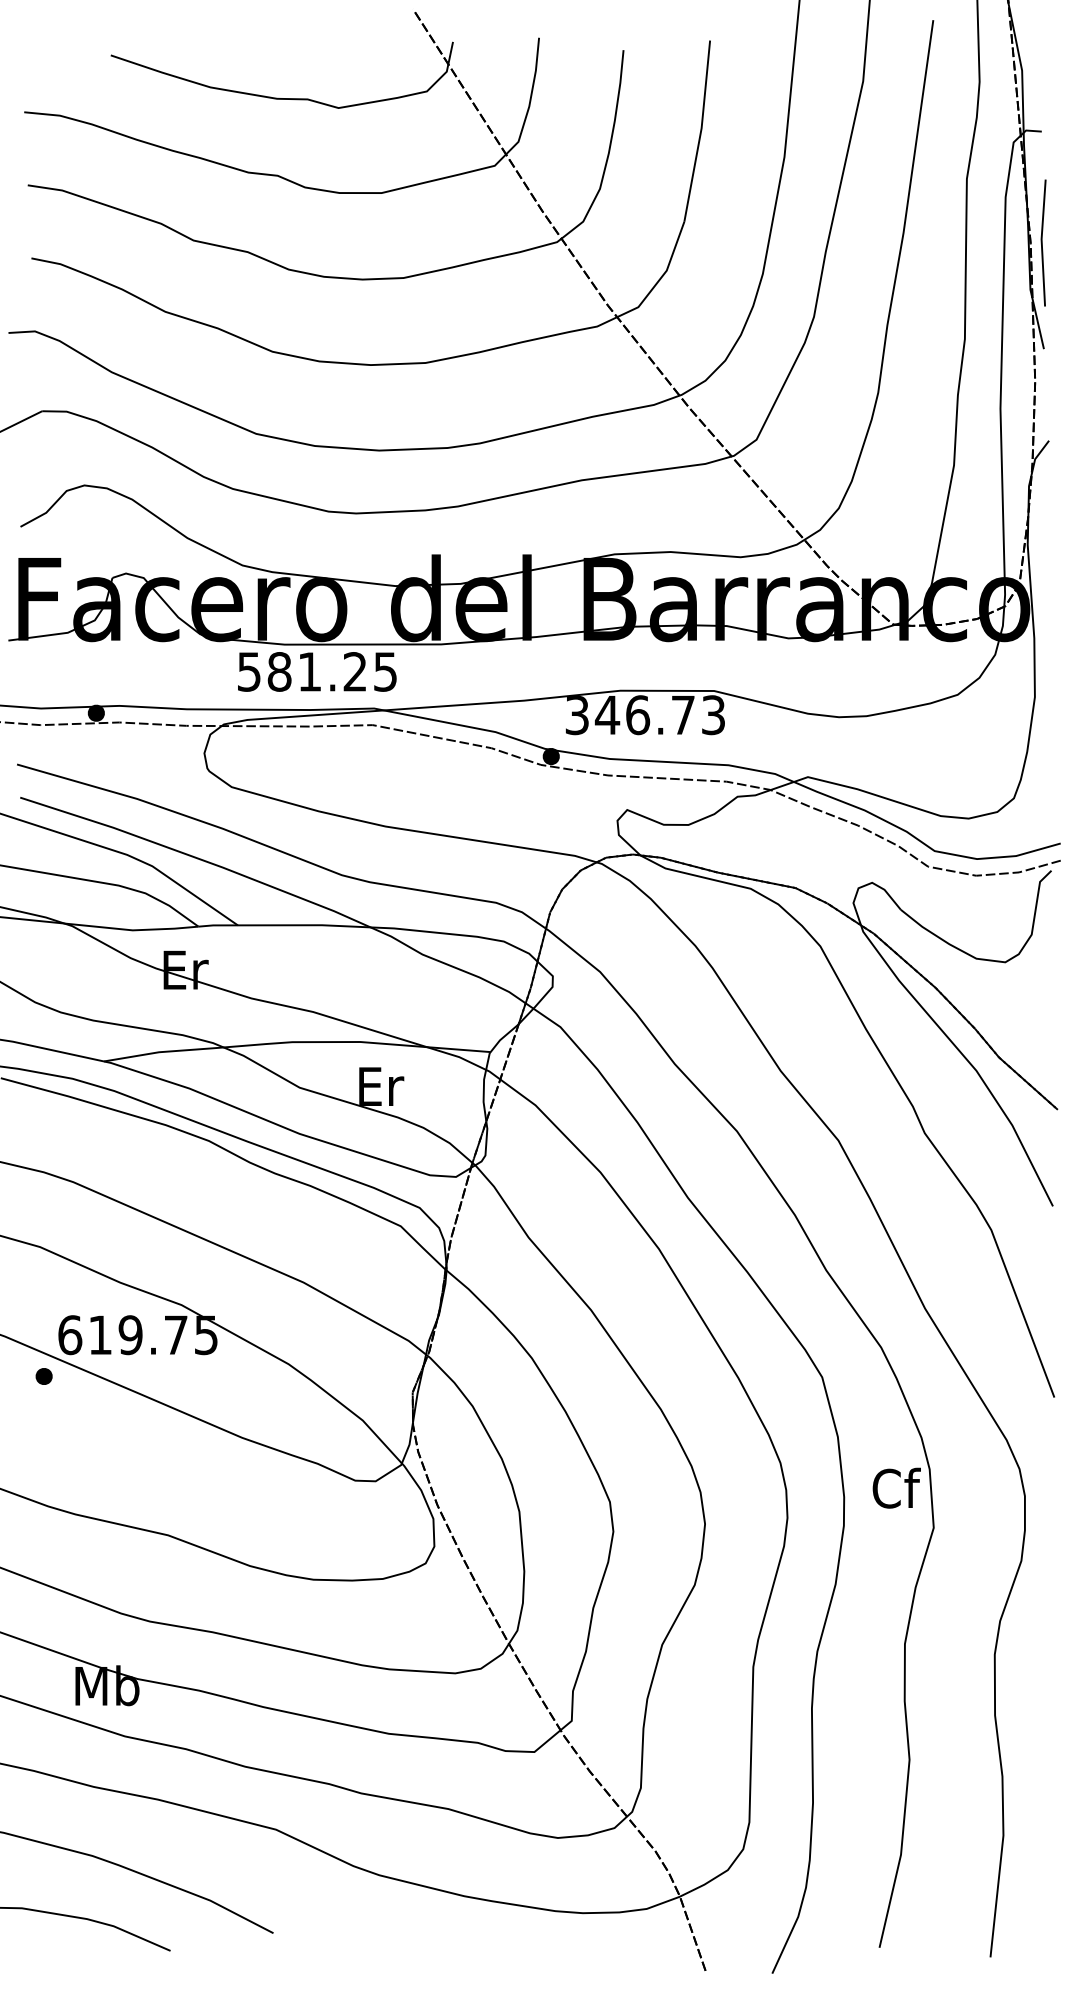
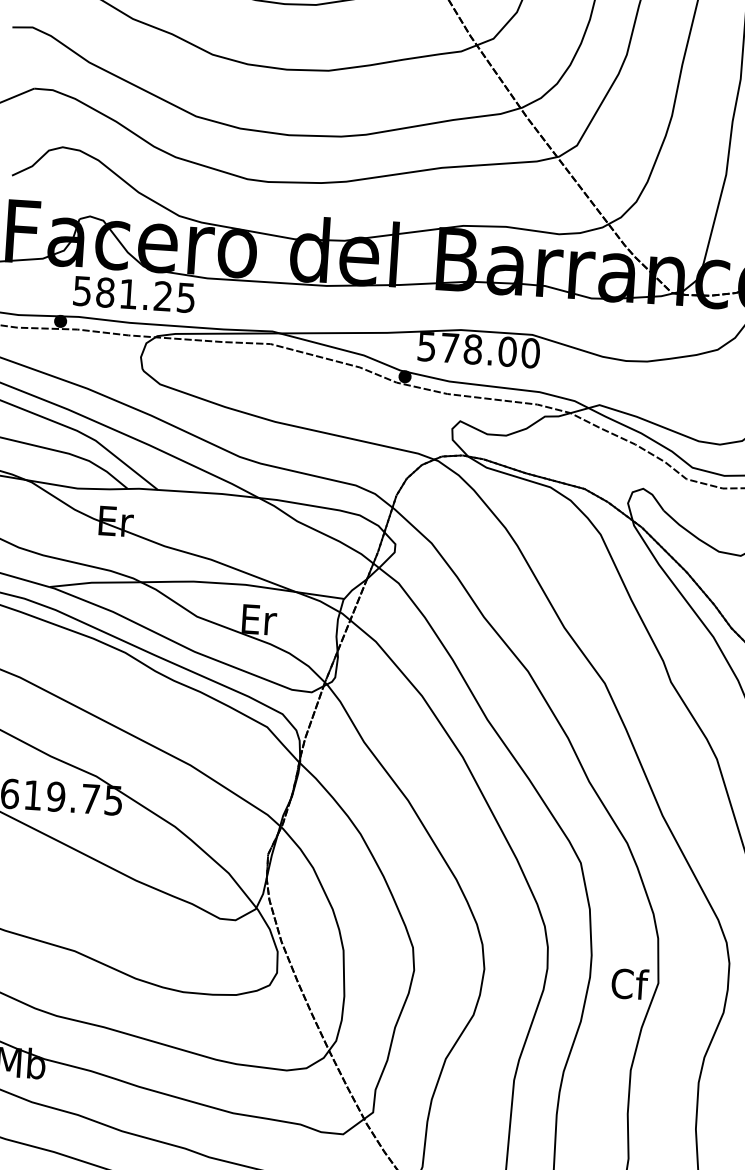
text: (317, 671) -> (134, 294), moved
text: (645, 715) -> (478, 350), 346.73 -> 578.00
text: (896, 1487) -> (629, 983), moved

